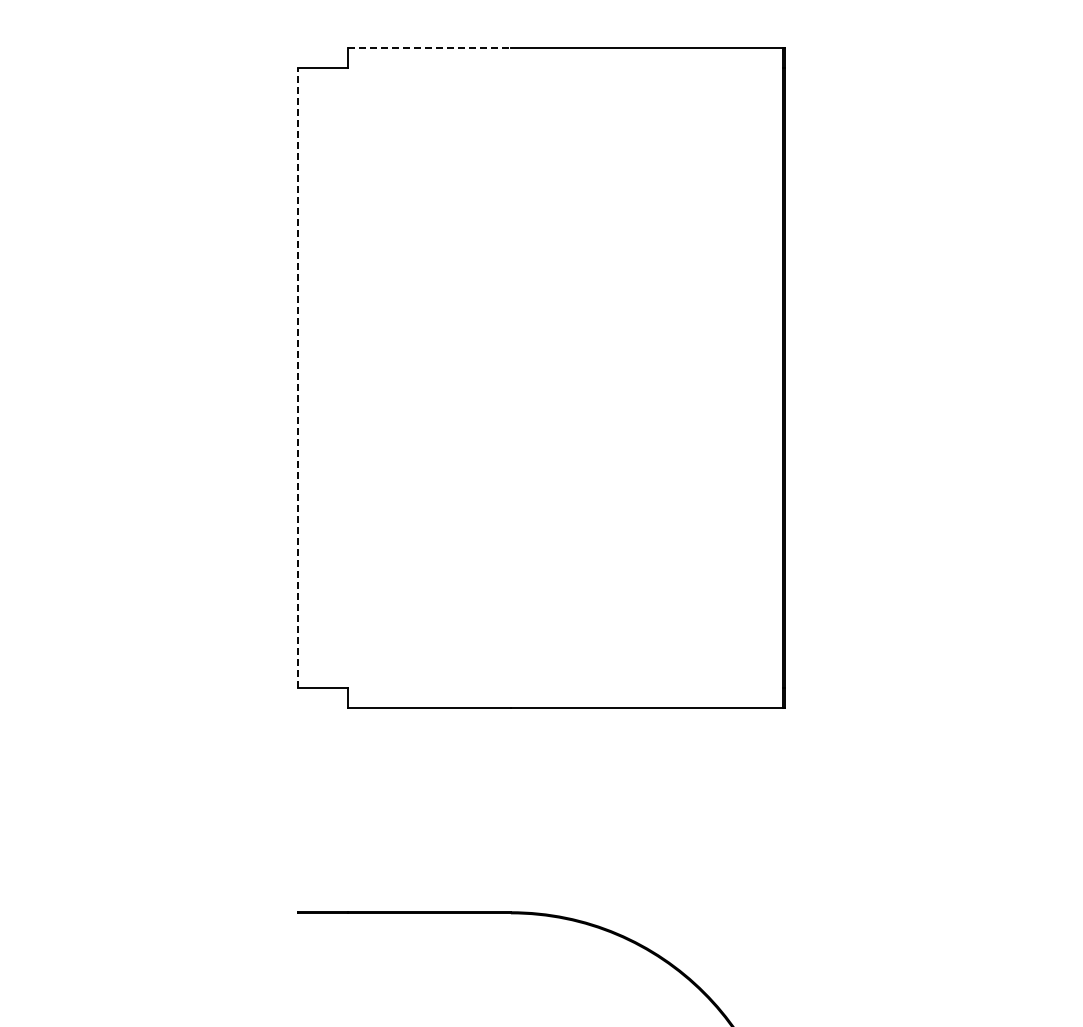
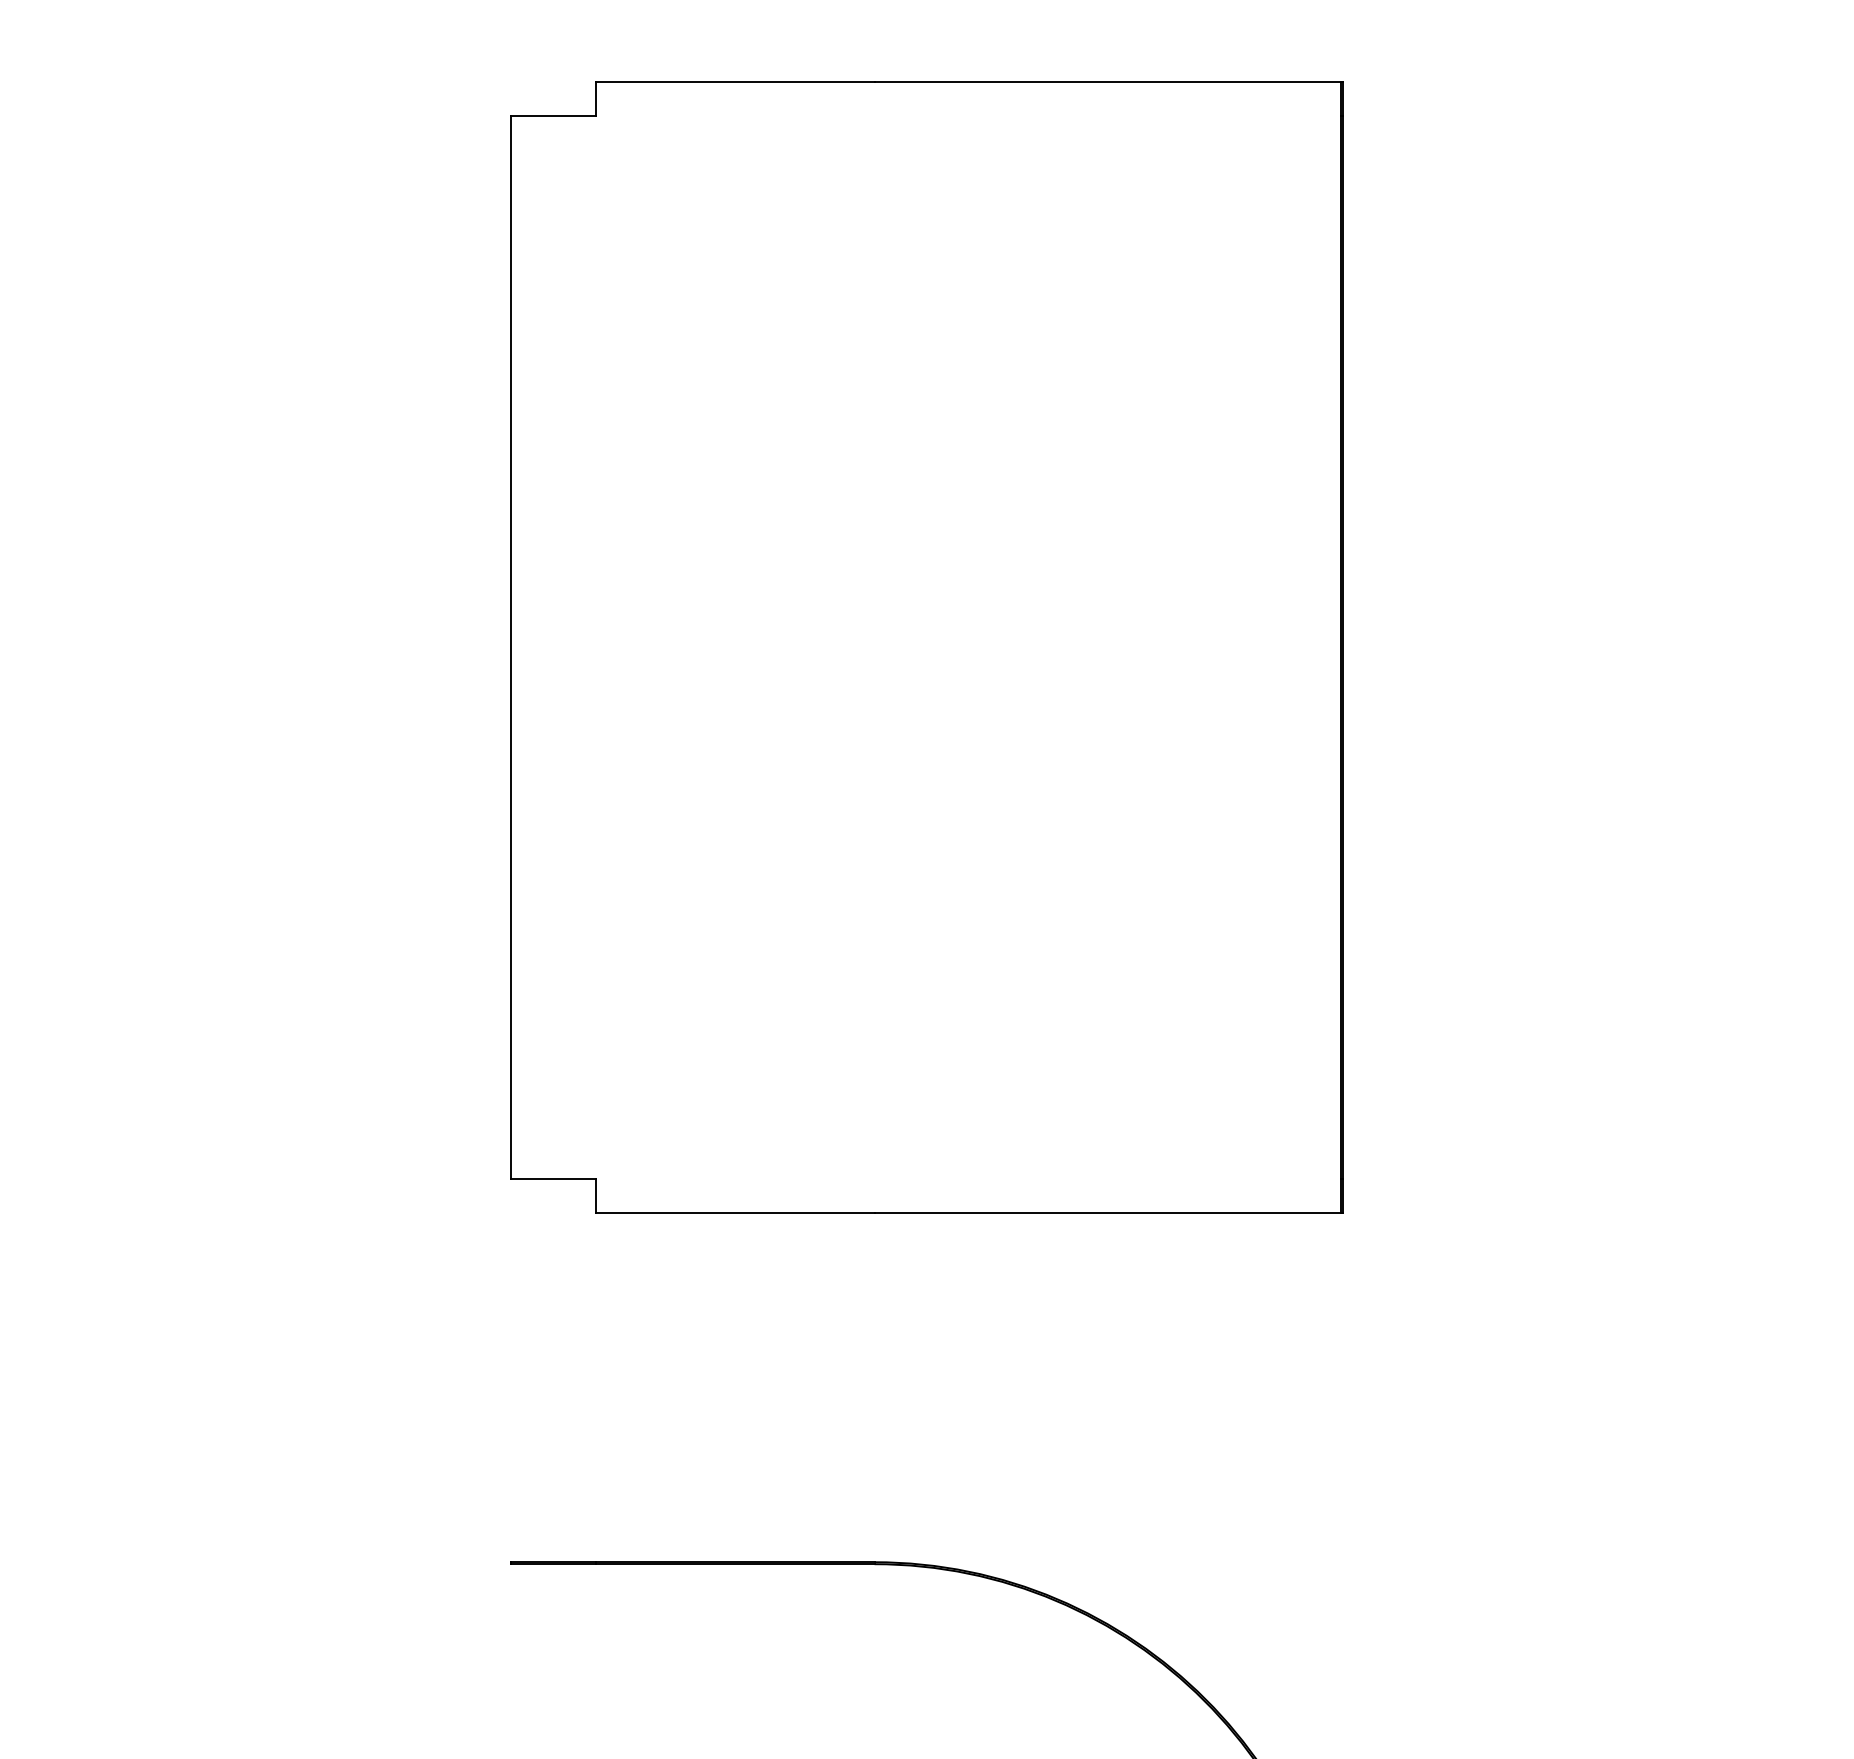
line: (429, 47) -> (735, 81), dashed -> solid
line: (298, 377) -> (510, 646), dashed -> solid

